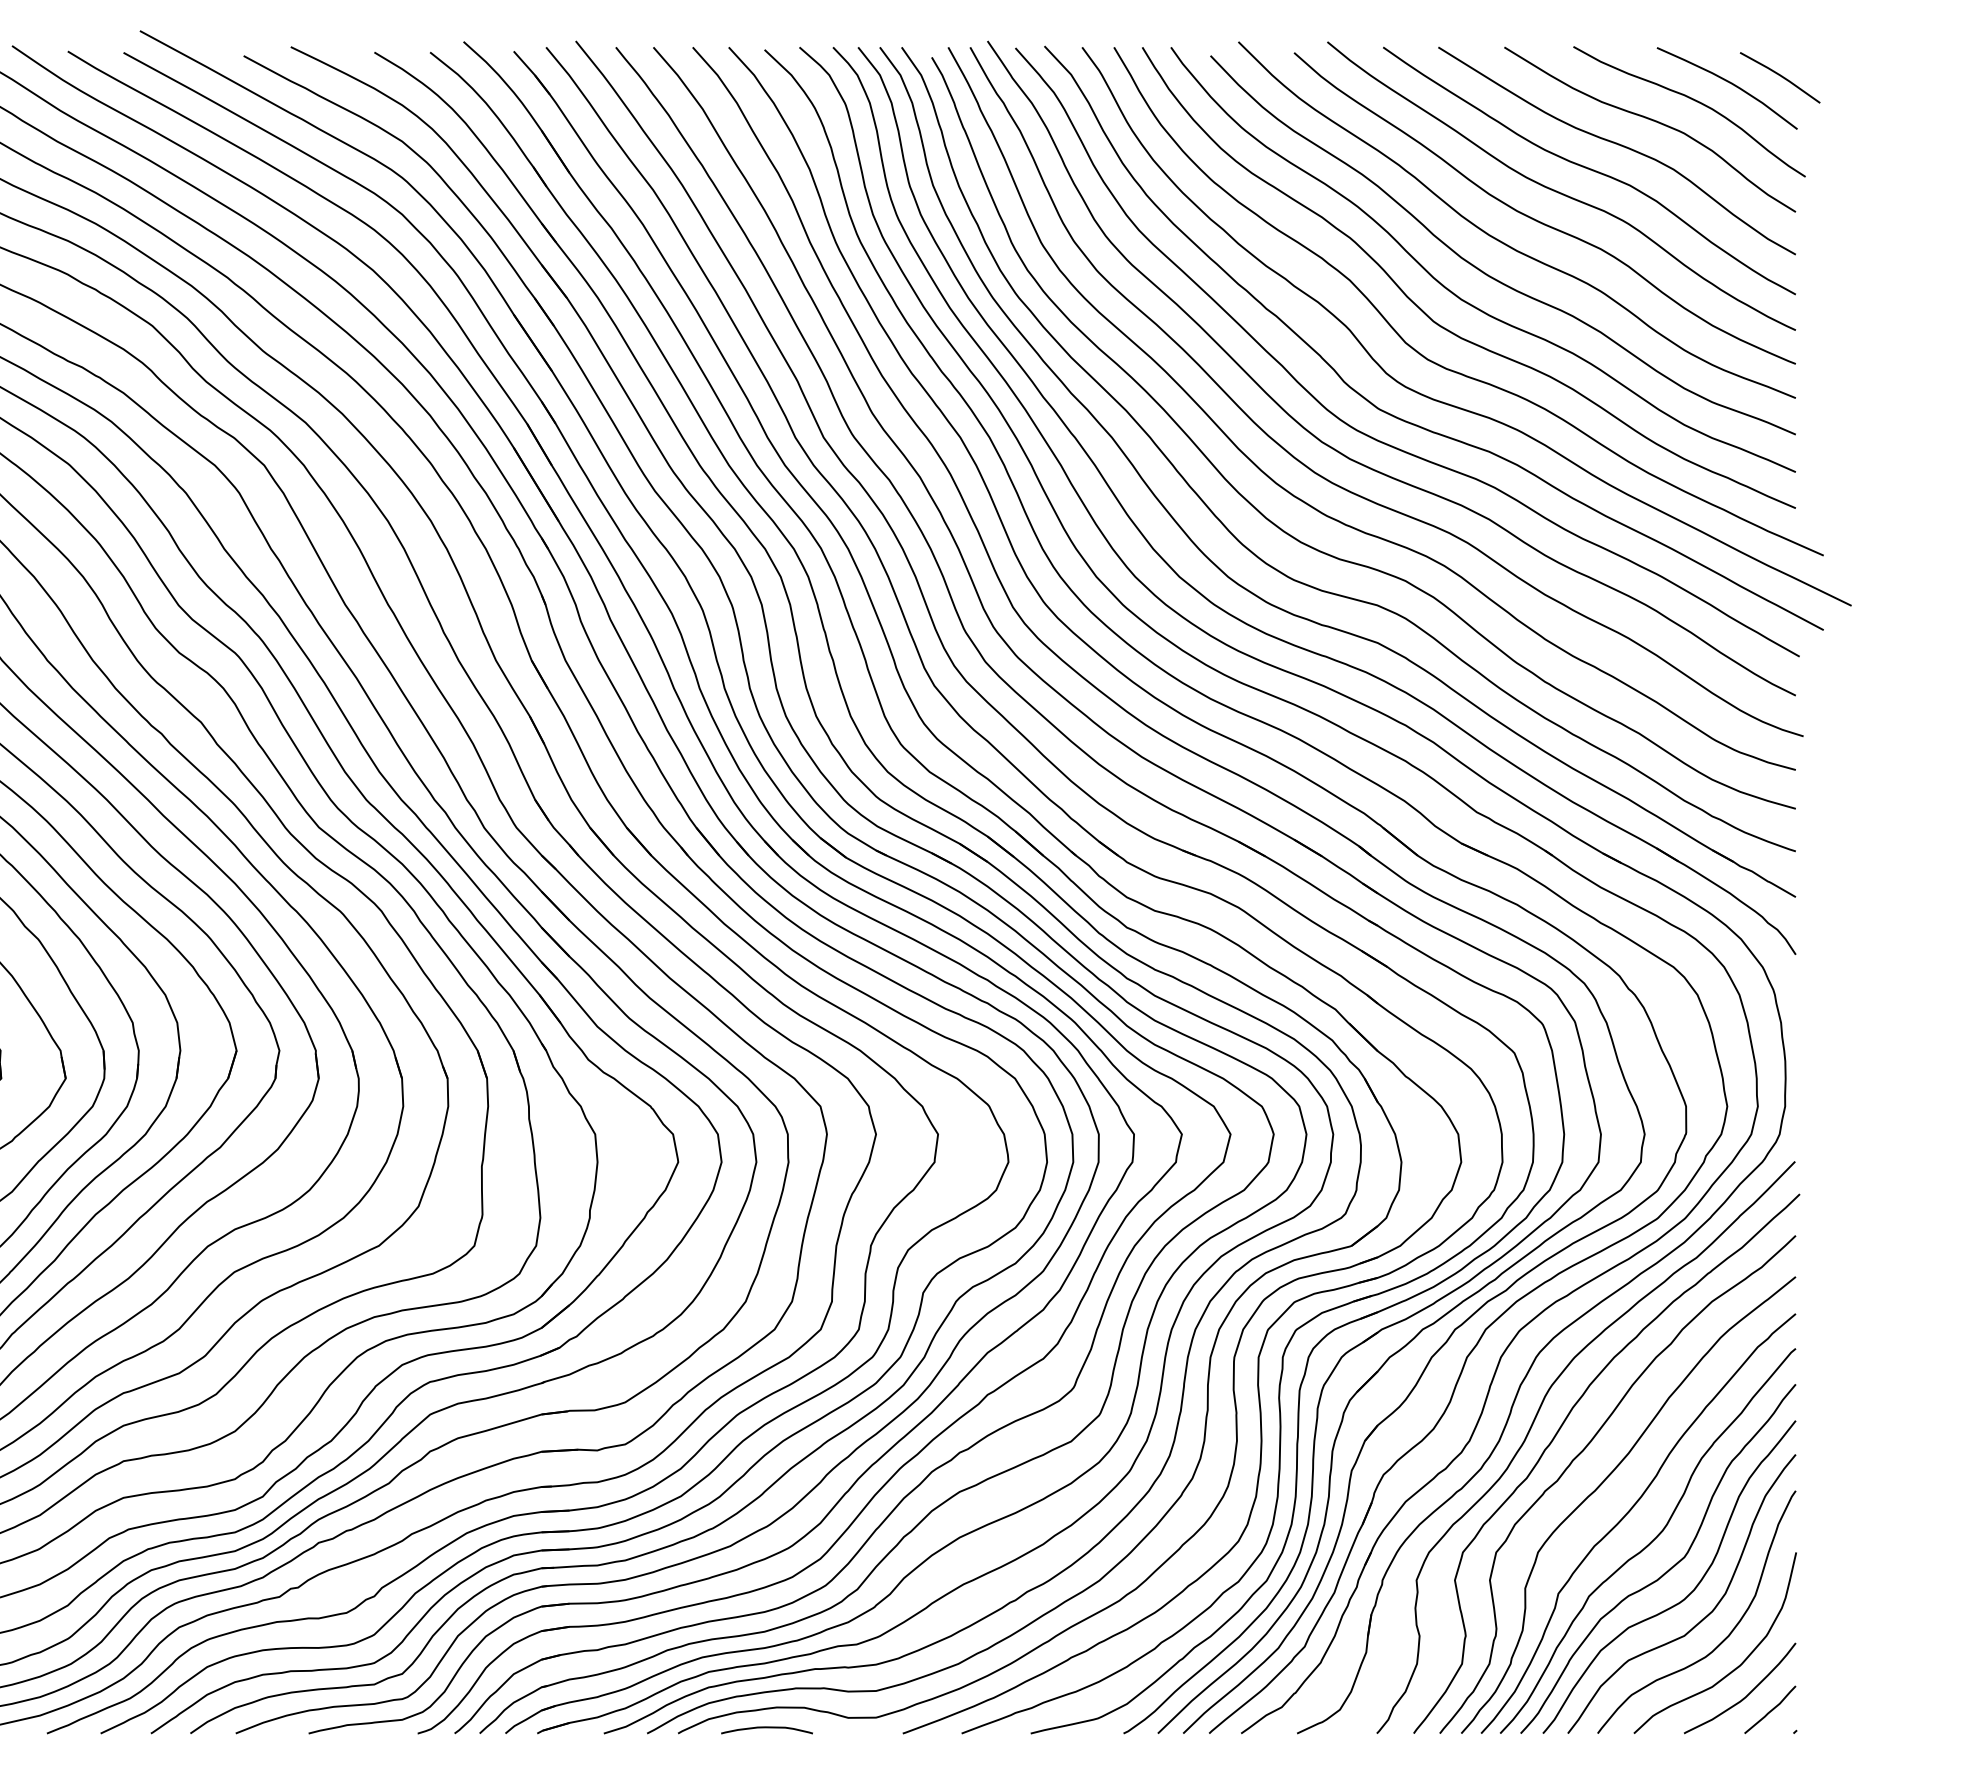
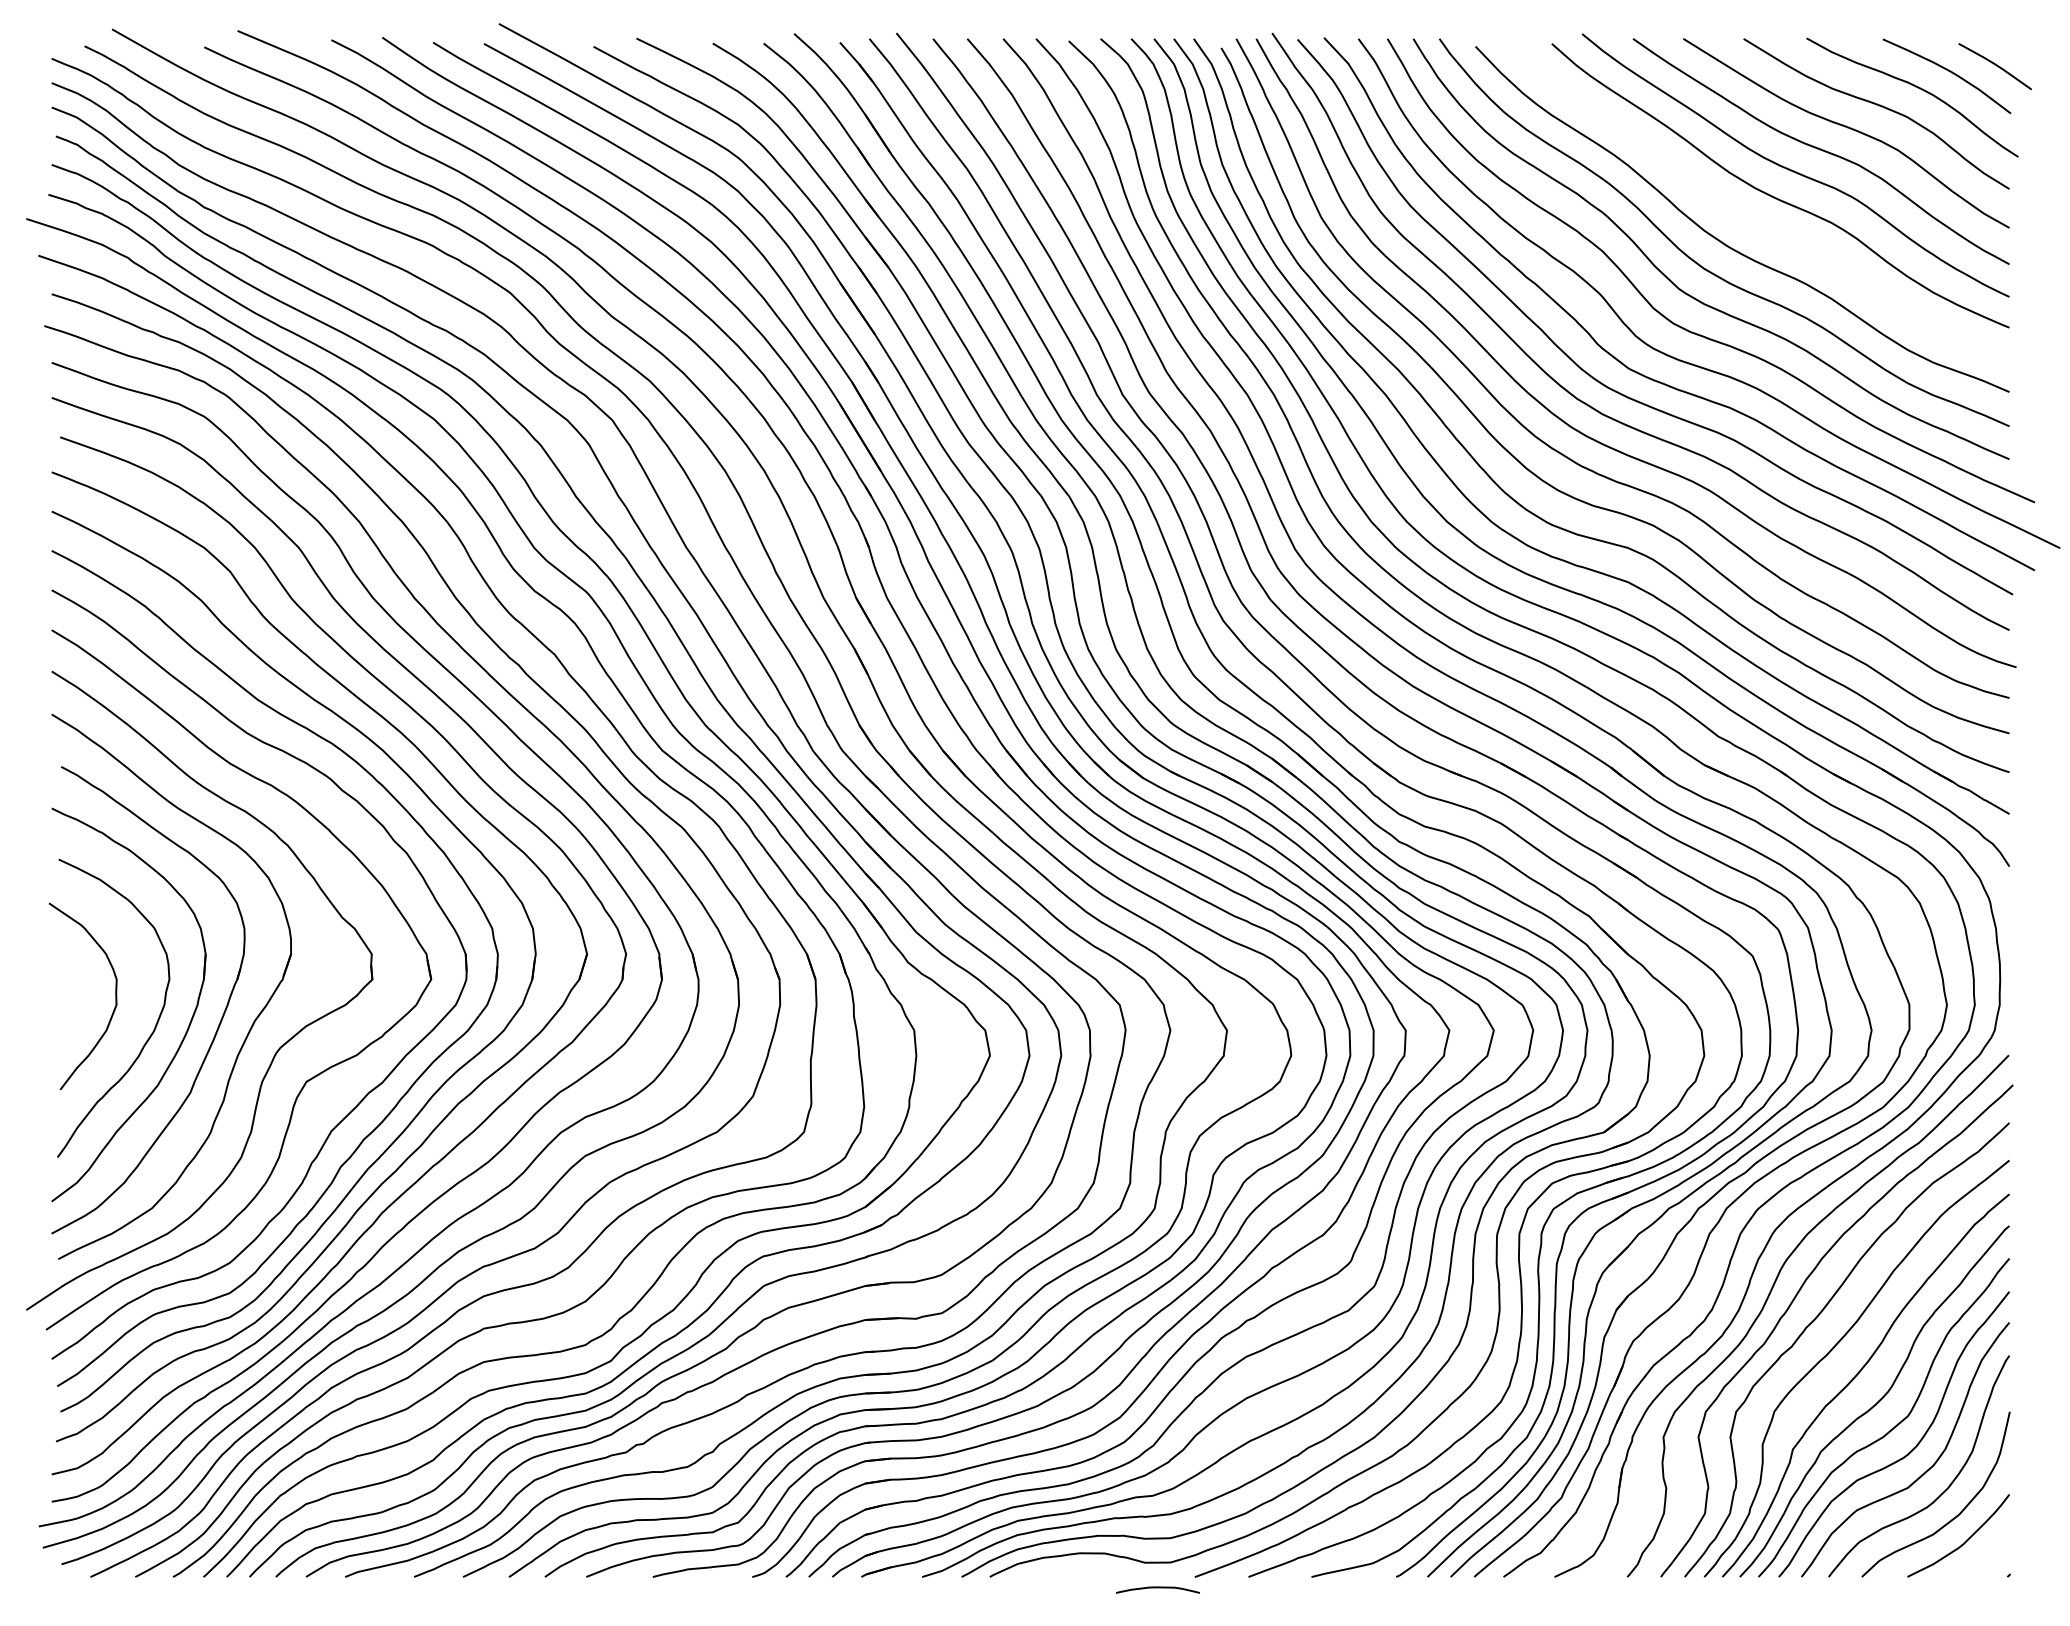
curve: (1504, 242) -> (1743, 216), removed
curve: (1770, 1709) -> (1986, 1555), removed
curve: (766, 1728) -> (1157, 1588), moved

